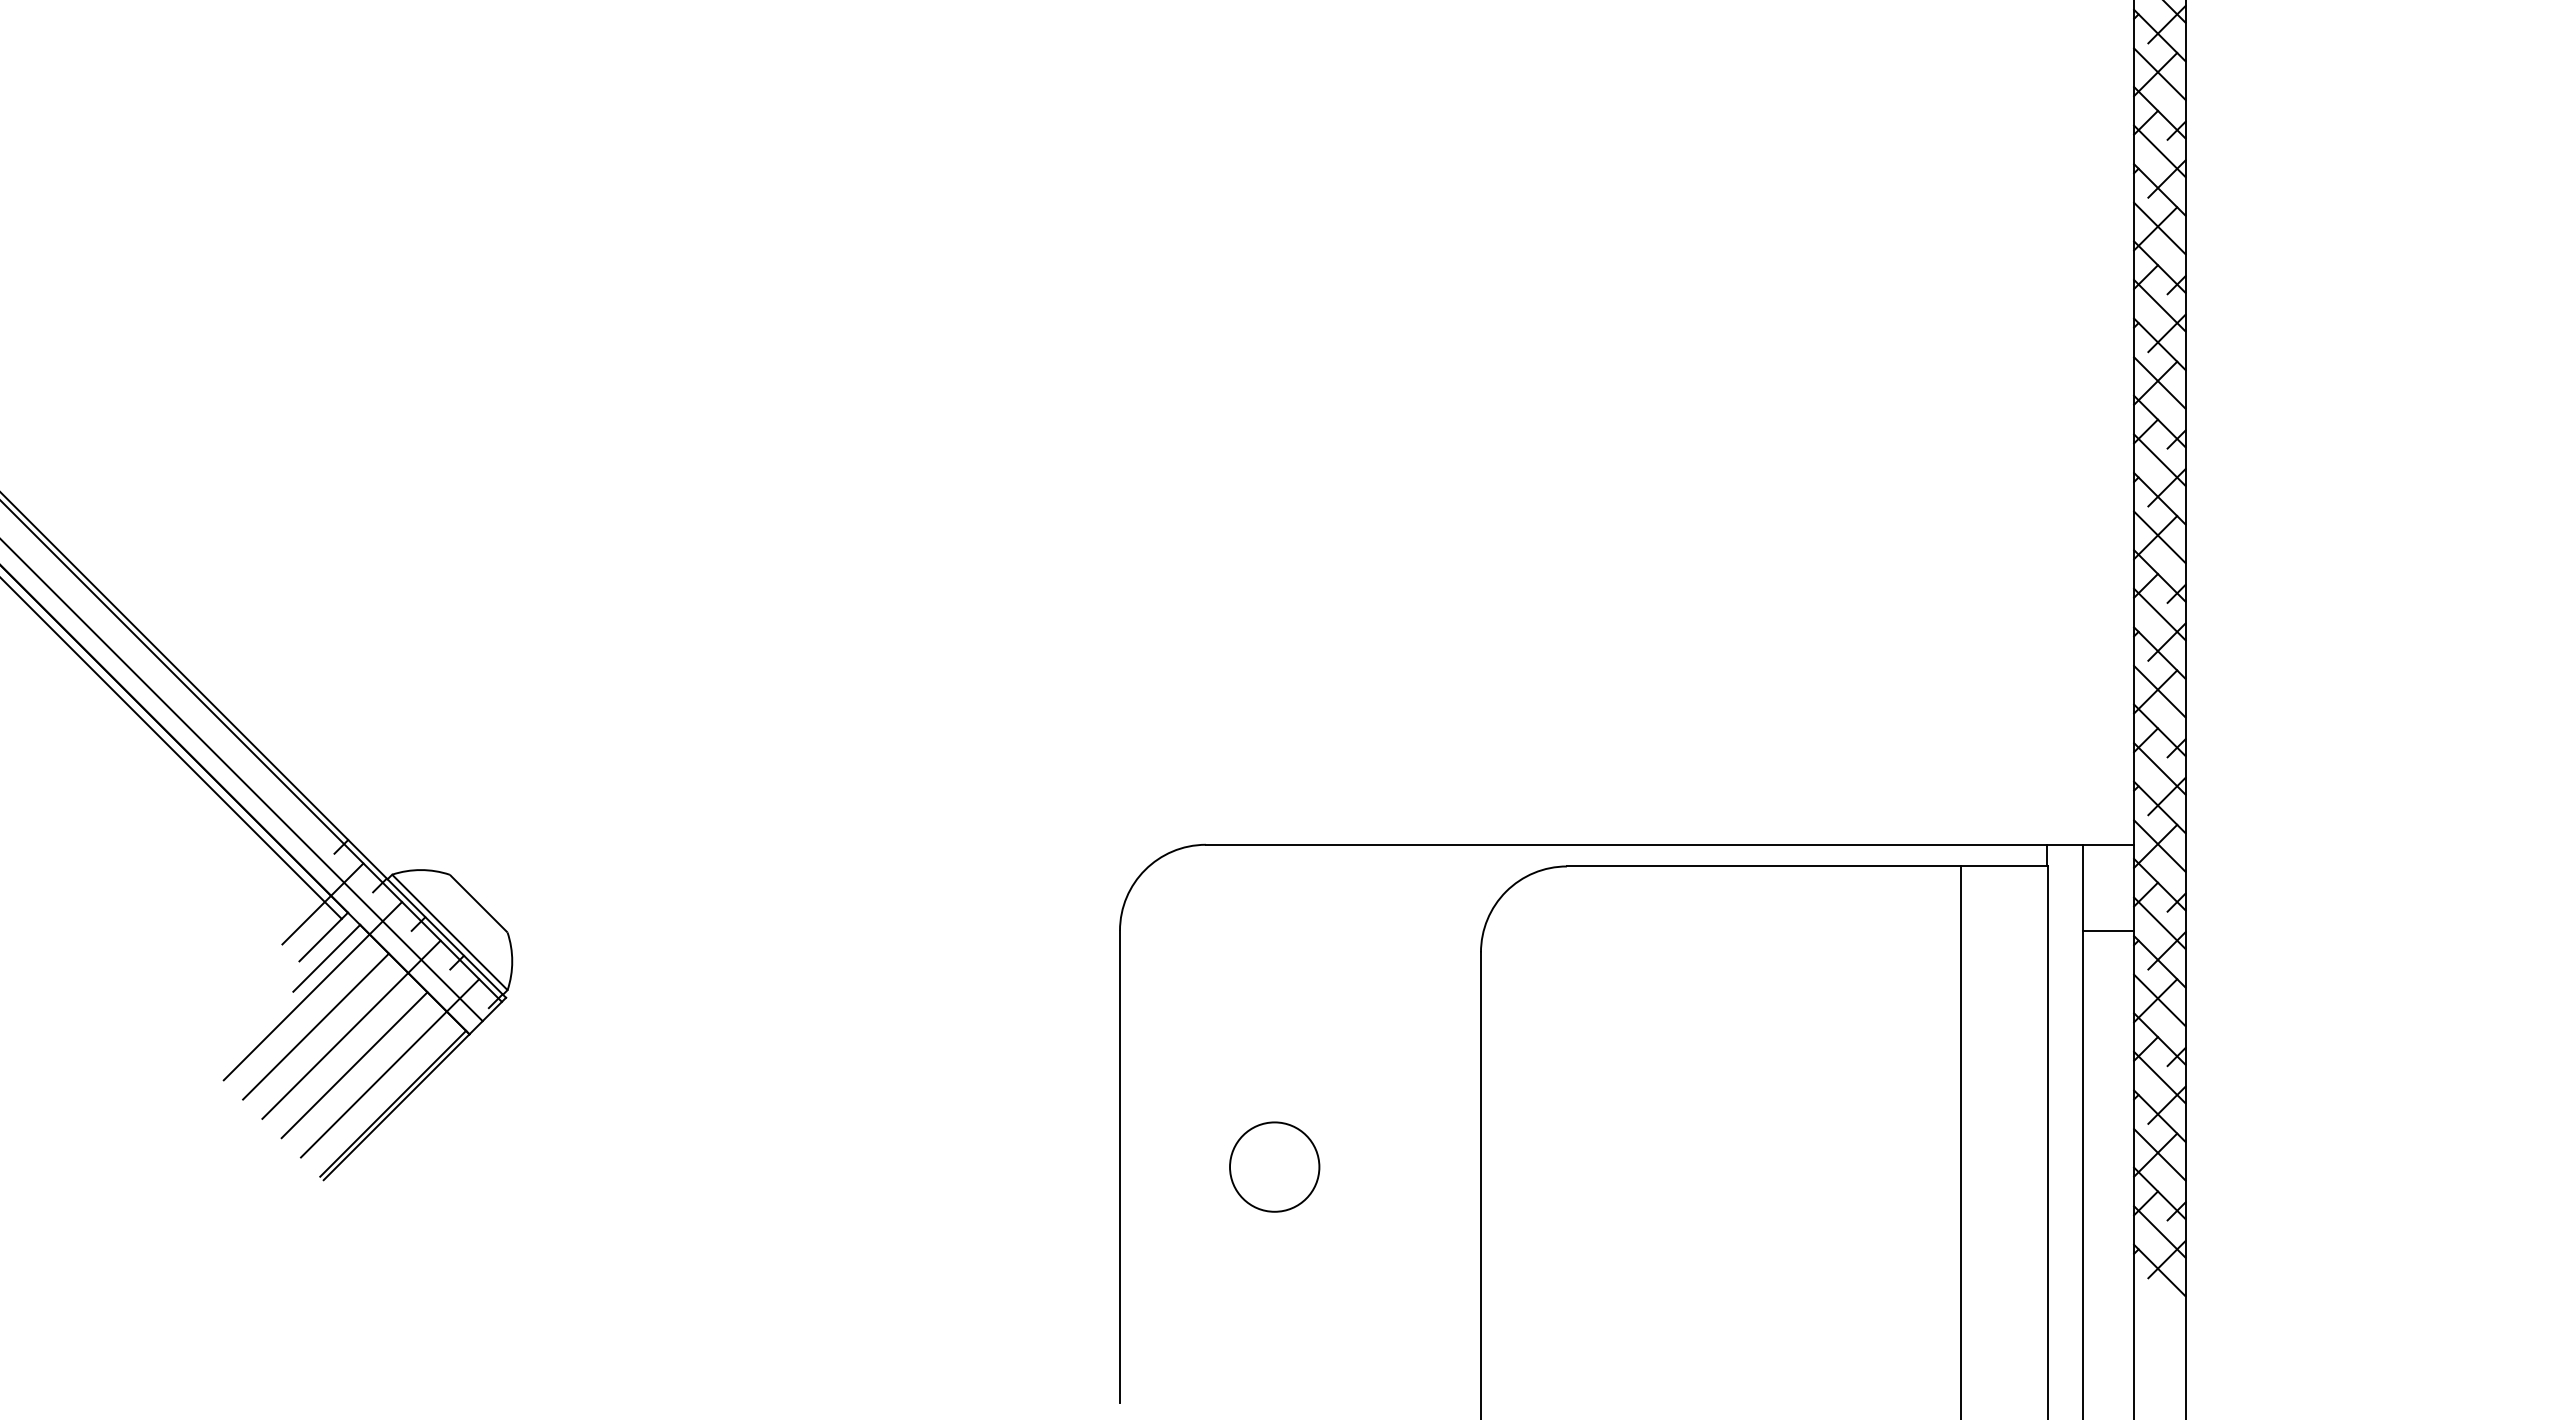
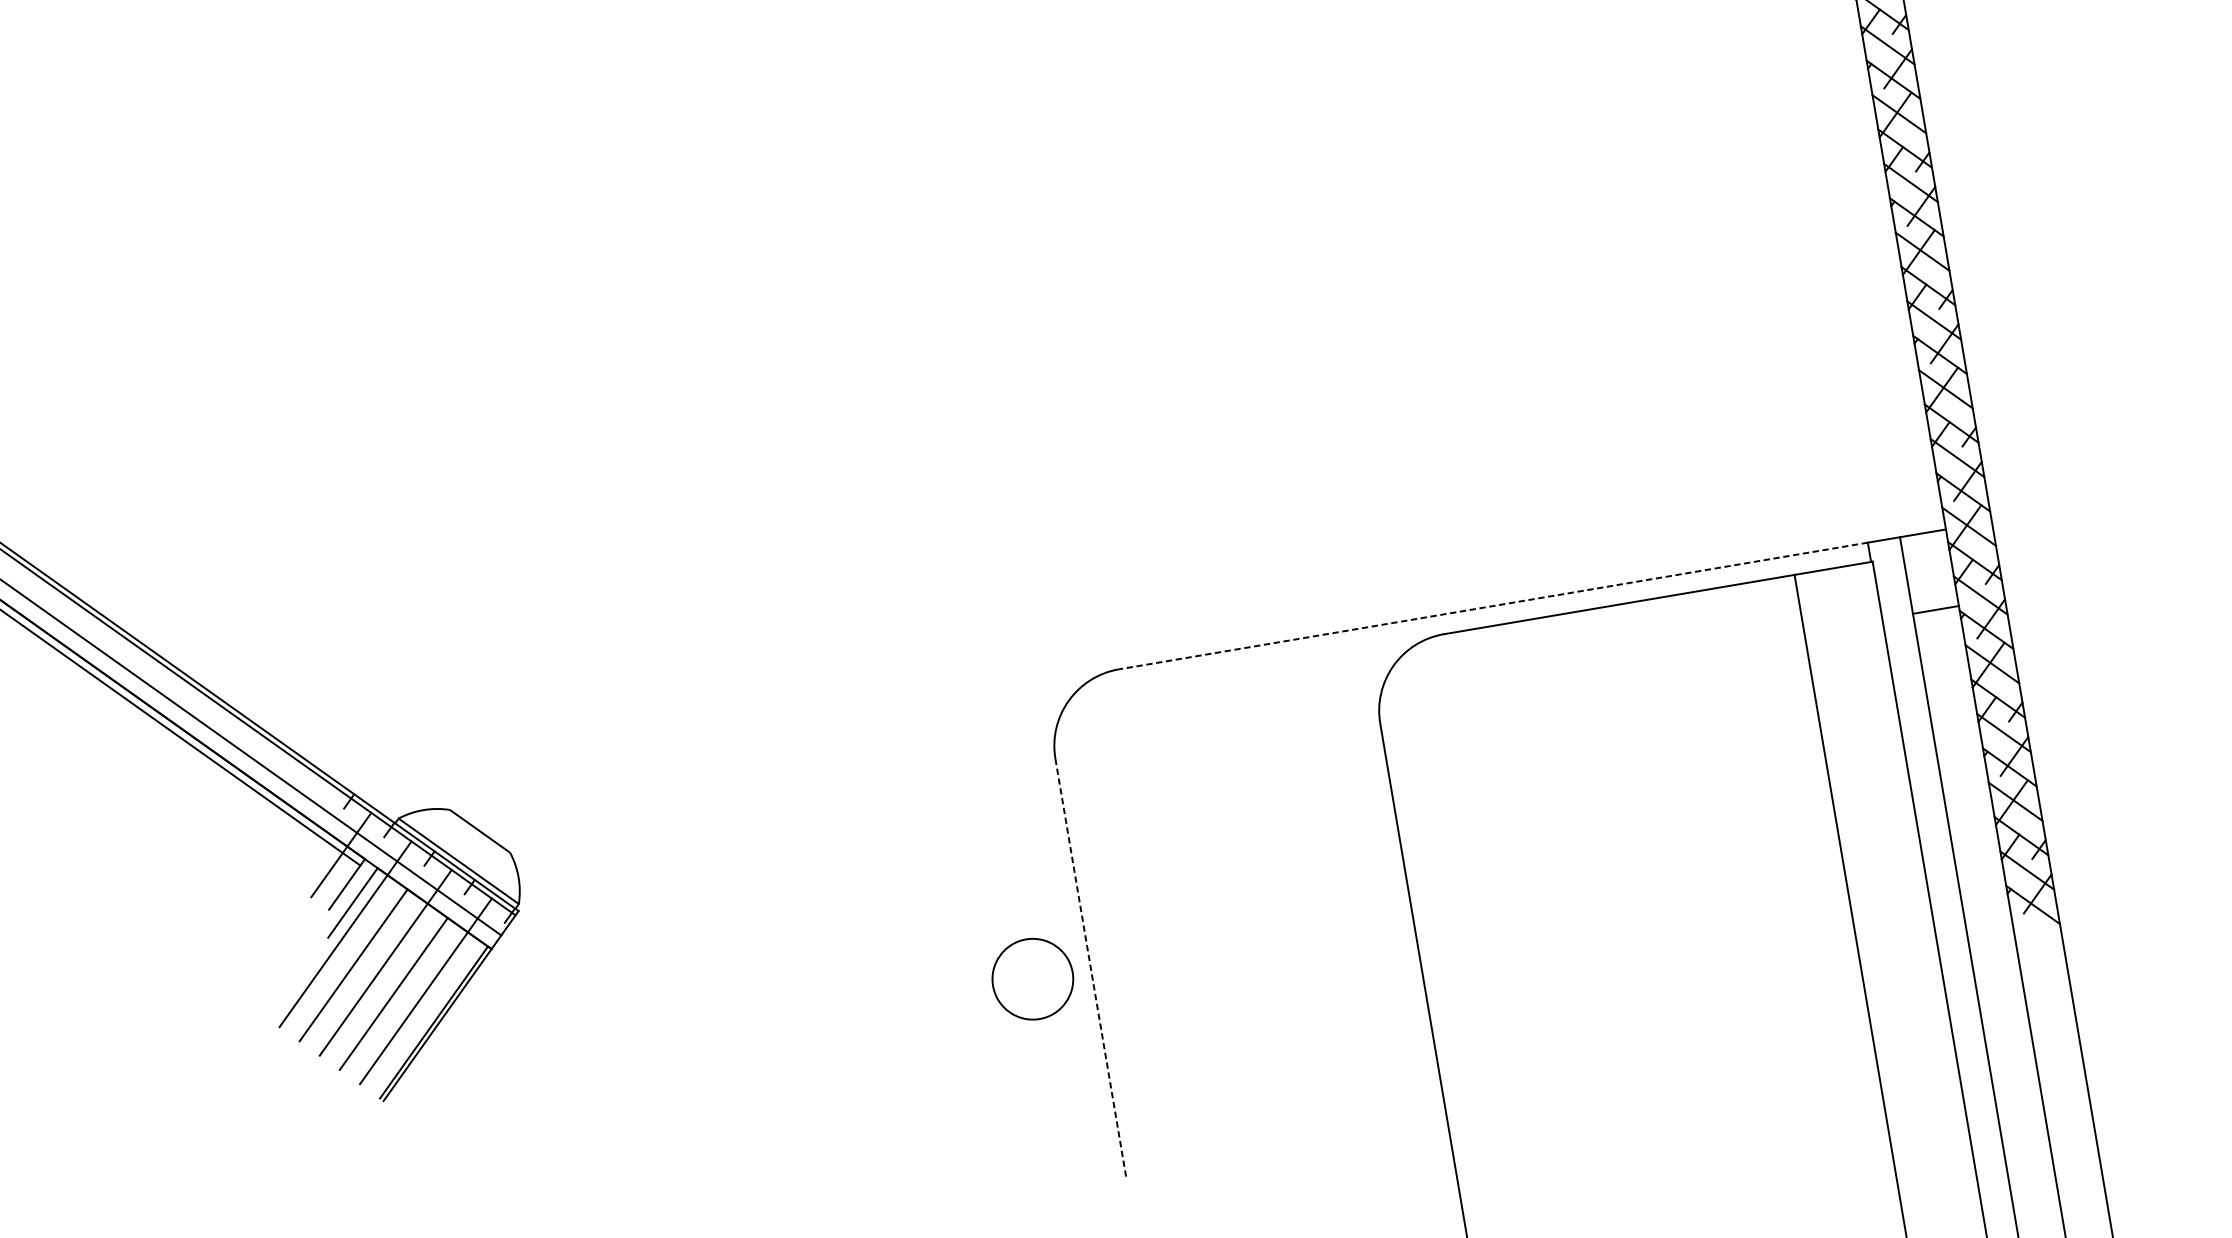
line: (1625, 844) -> (1492, 605), solid -> dashed
circle: (1274, 1166) -> (1032, 978), moved
line: (1120, 1167) -> (1091, 969), solid -> dashed

